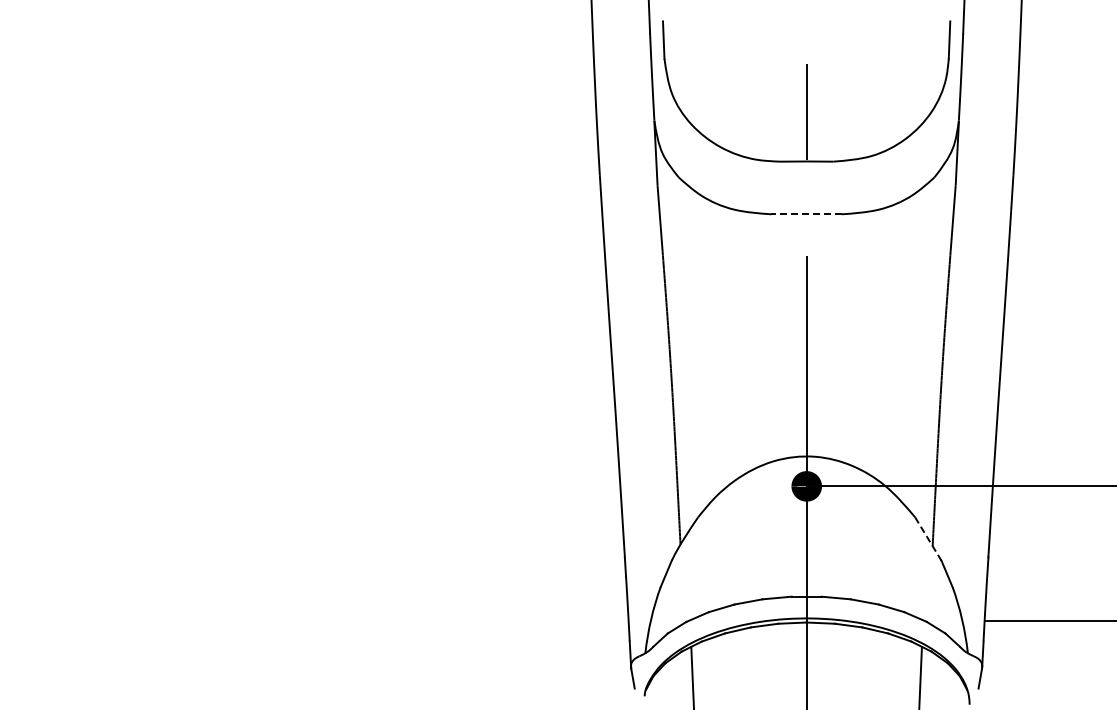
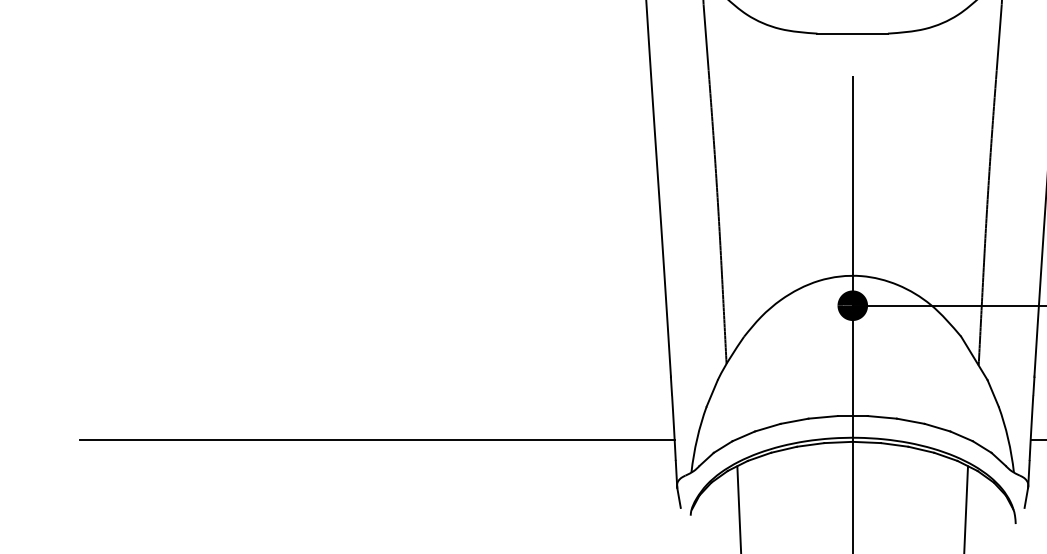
line: (806, 214) -> (852, 33), dashed -> solid
line: (928, 539) -> (974, 358), dashed -> solid
line: (330, 620) -> (376, 439), added

